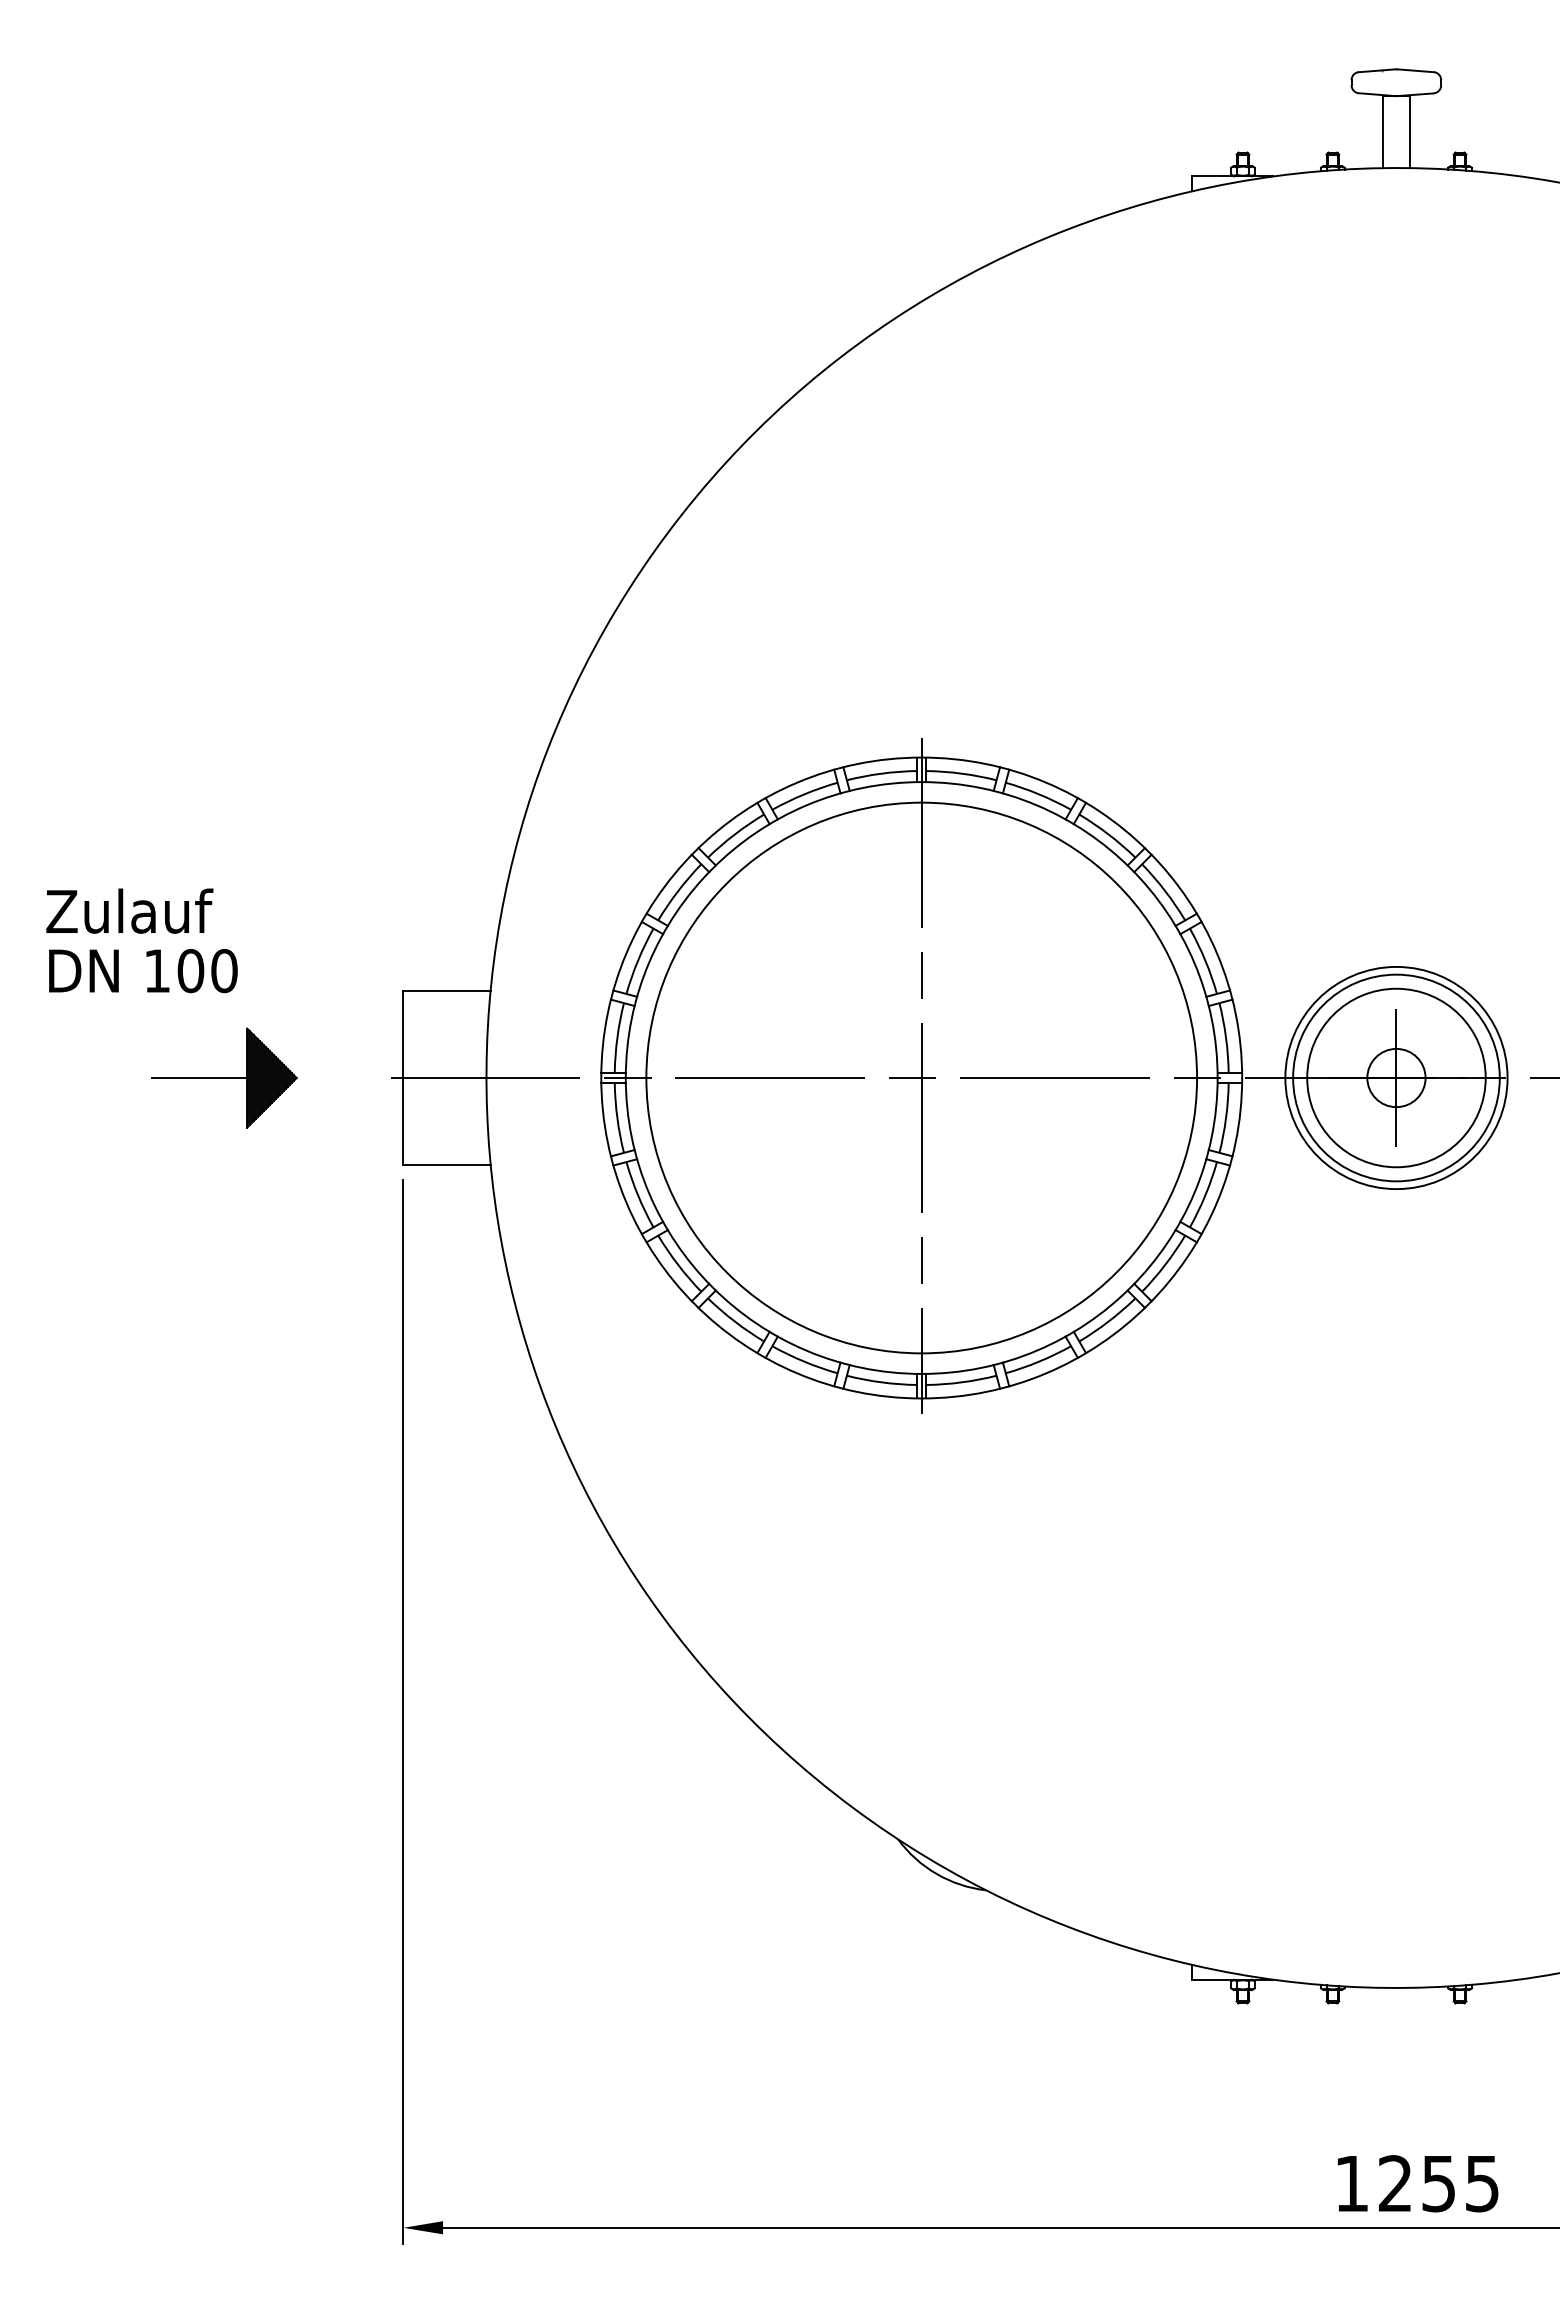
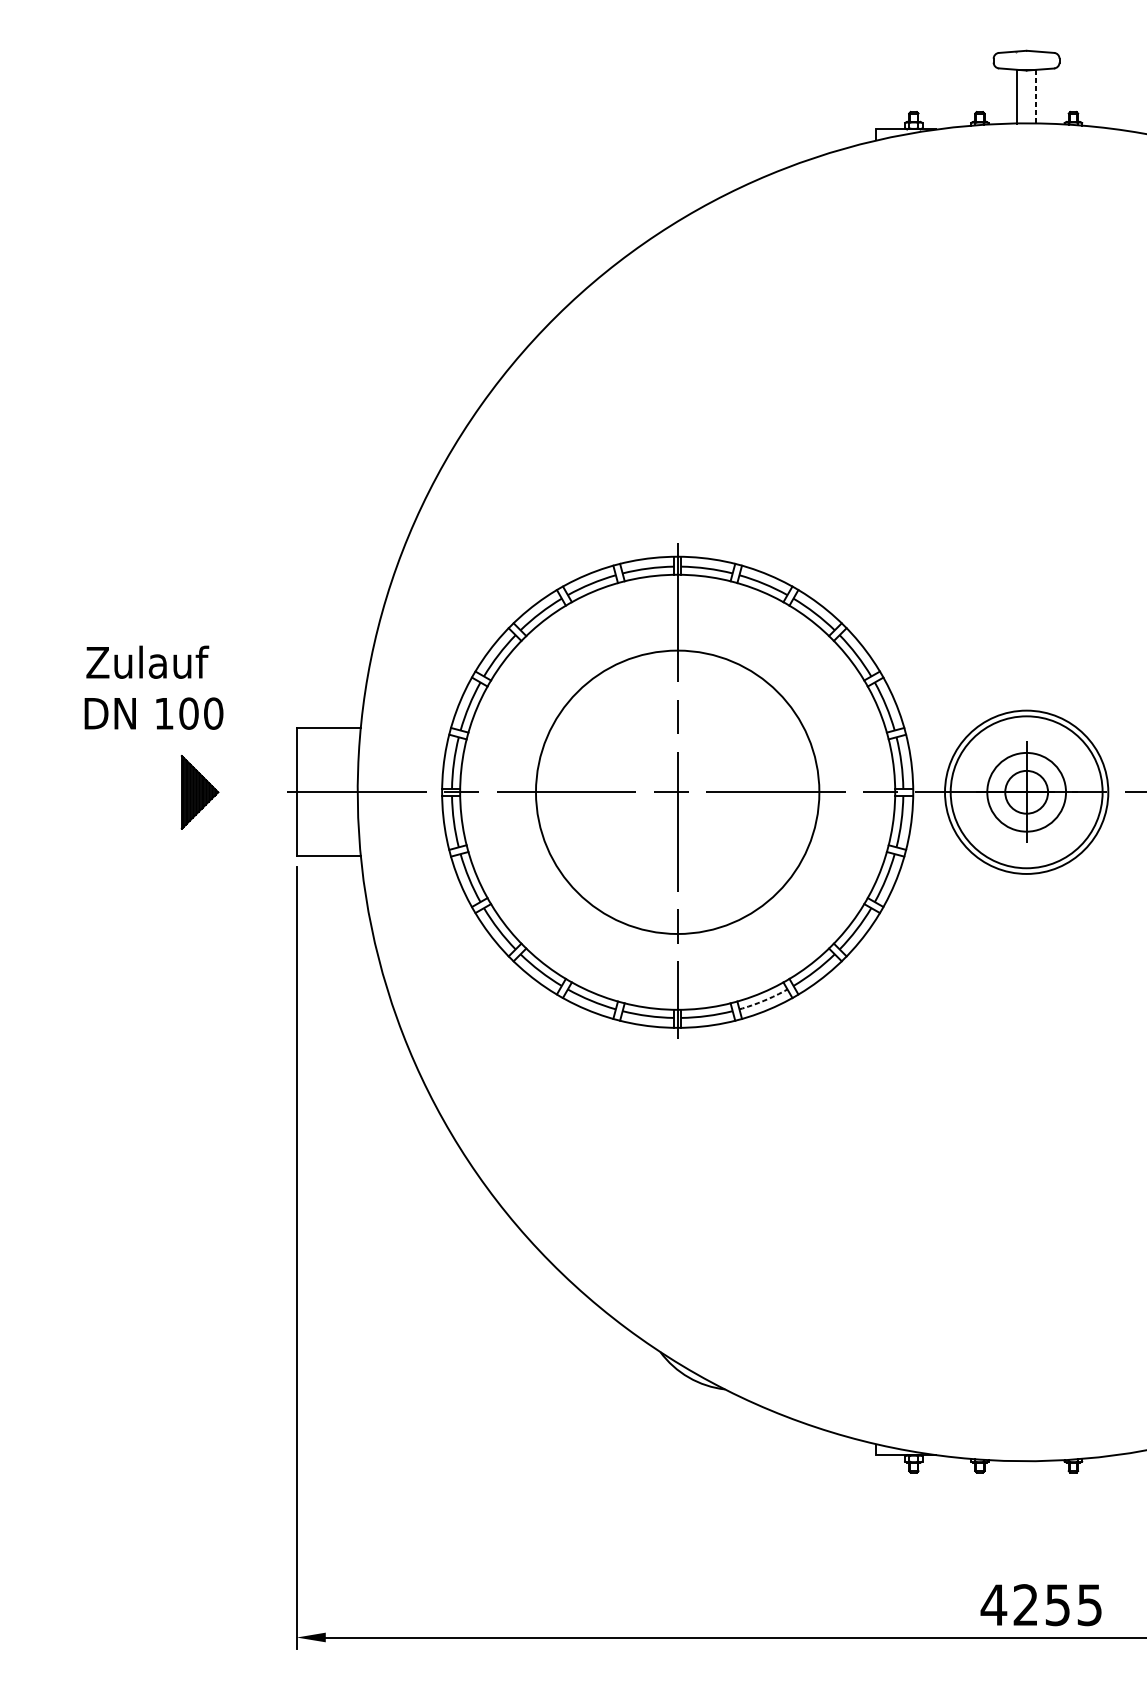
line: (1409, 131) -> (1036, 96), solid -> dashed
text: (129, 910) -> (147, 661), moved
text: (143, 971) -> (154, 714), moved
circle: (921, 1077) -> (677, 791), size x0.7
circle: (1396, 1077) -> (1026, 791), size x0.6
line: (199, 1078) -> (146, 792), removed
arc: (1039, 1361) -> (764, 1000), solid -> dashed
text: (1351, 2183) -> (993, 1604), 1255 -> 4255

